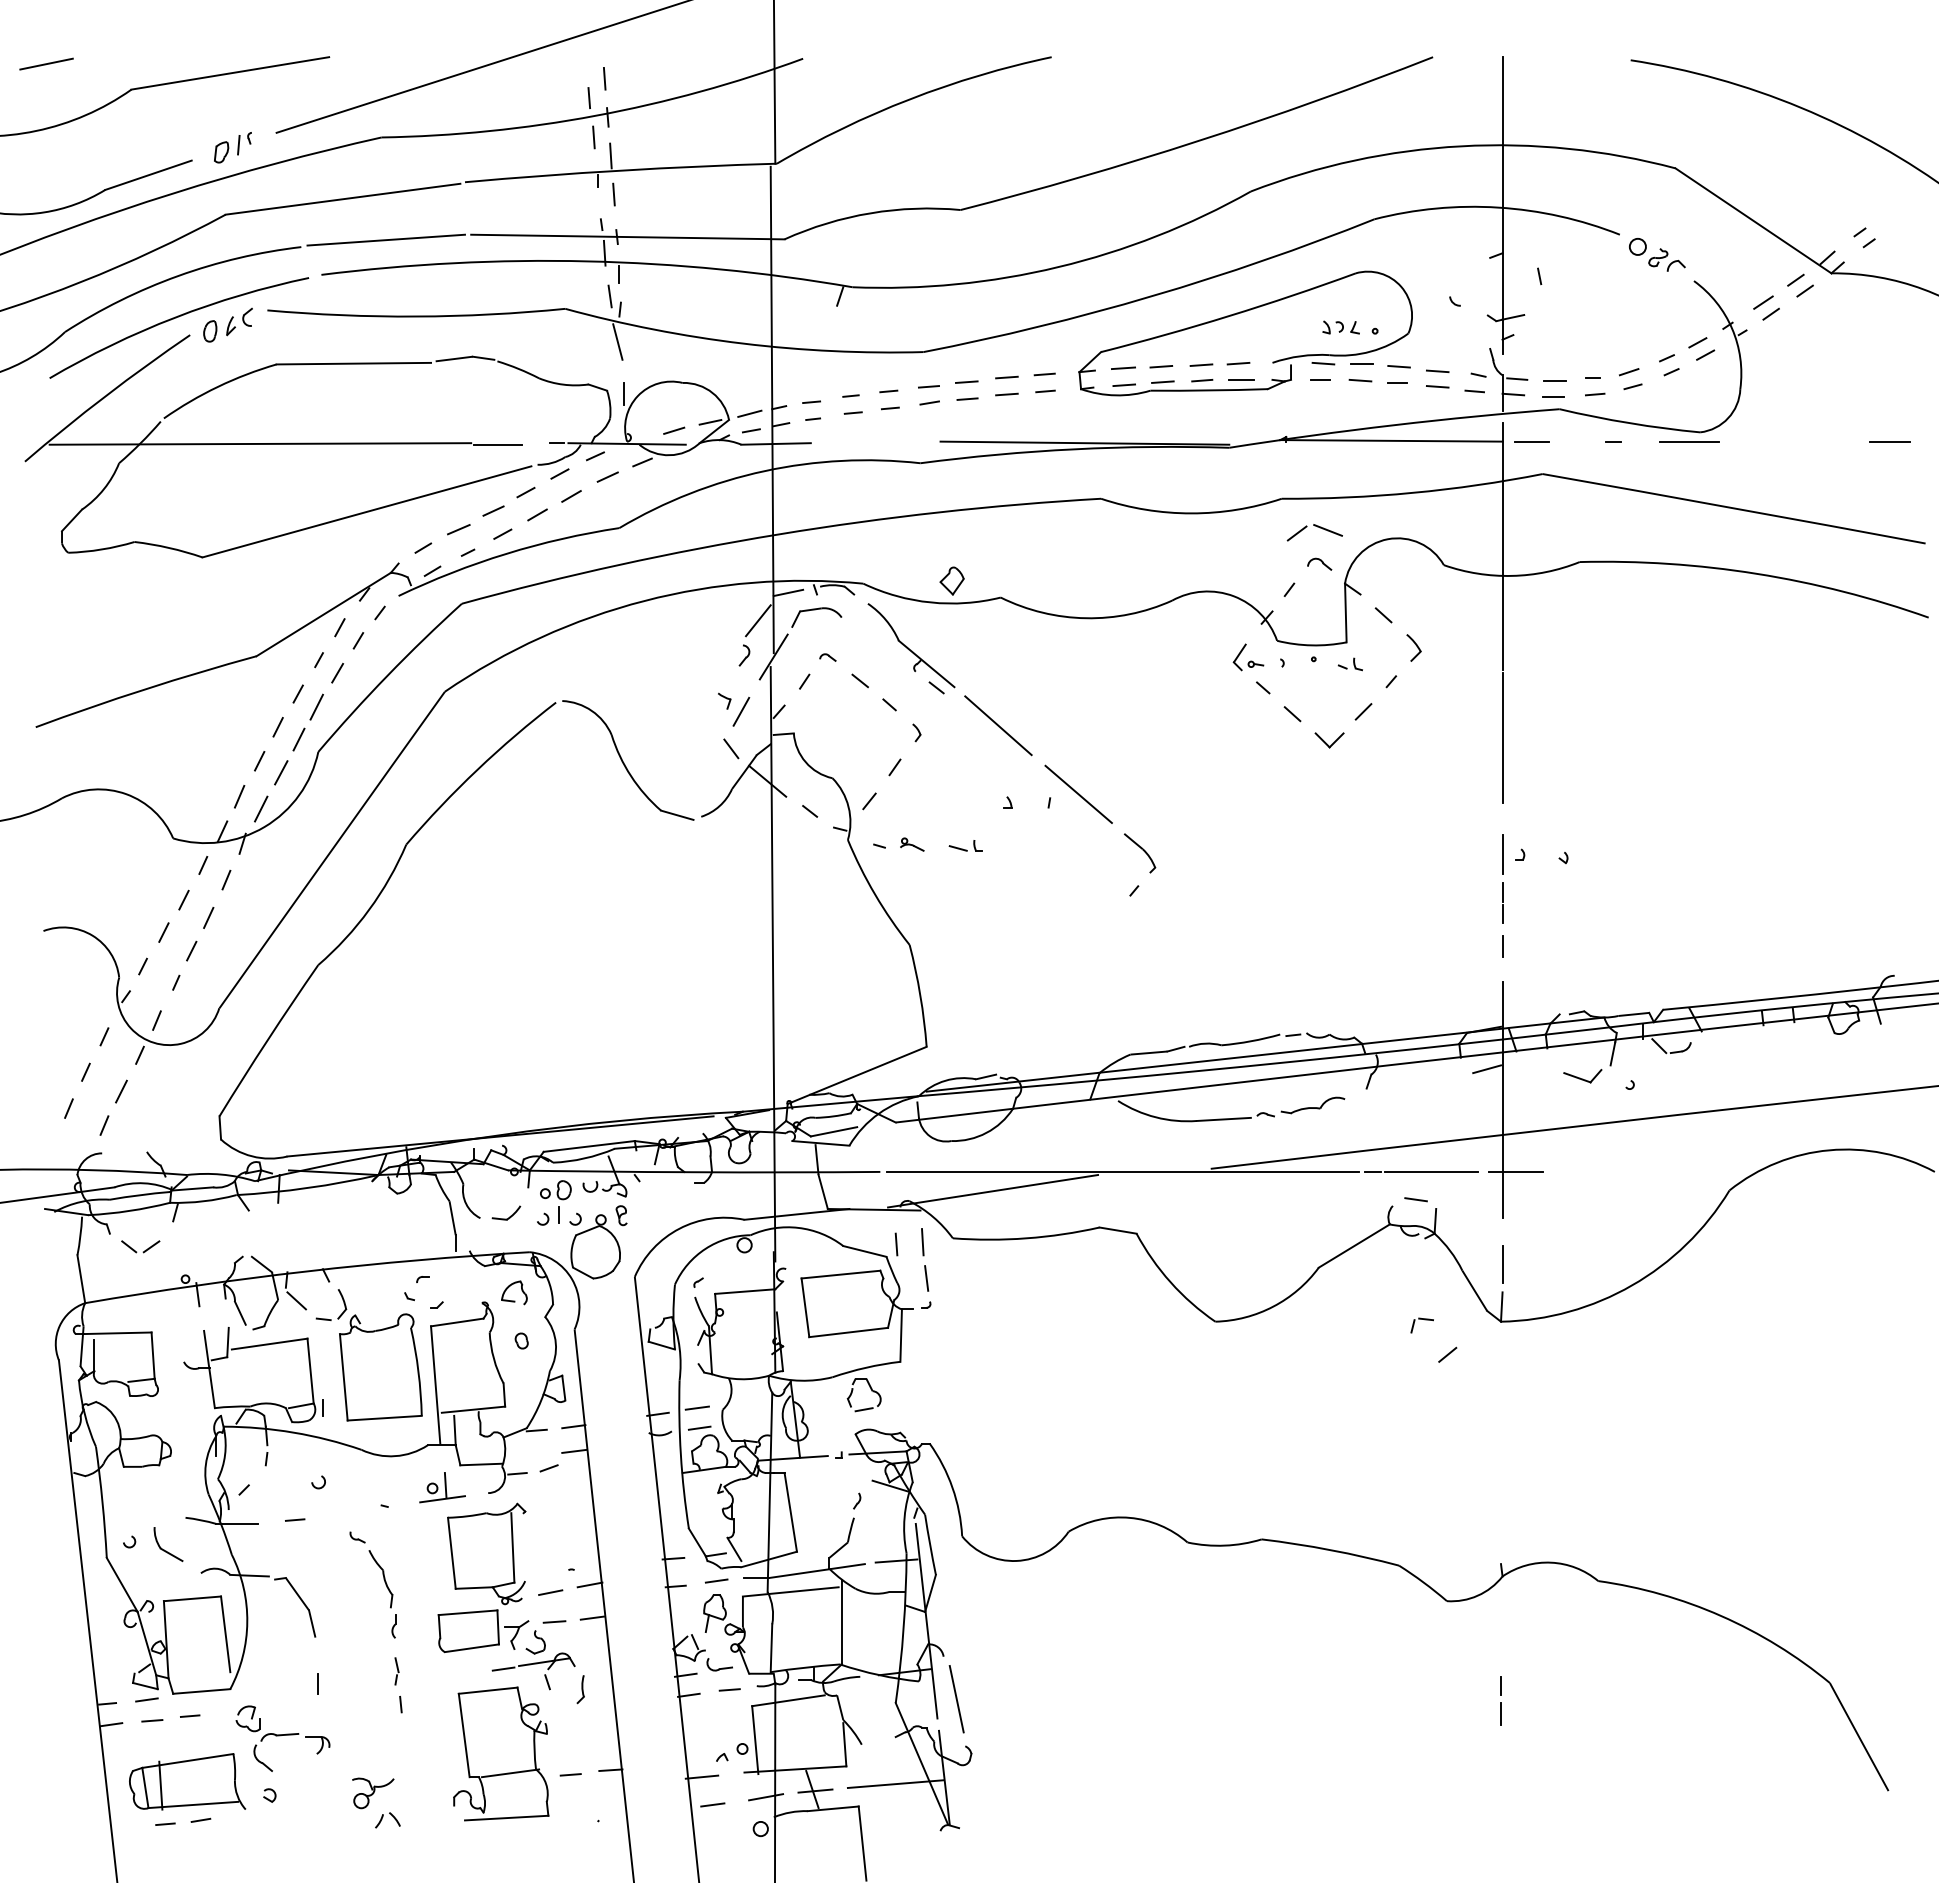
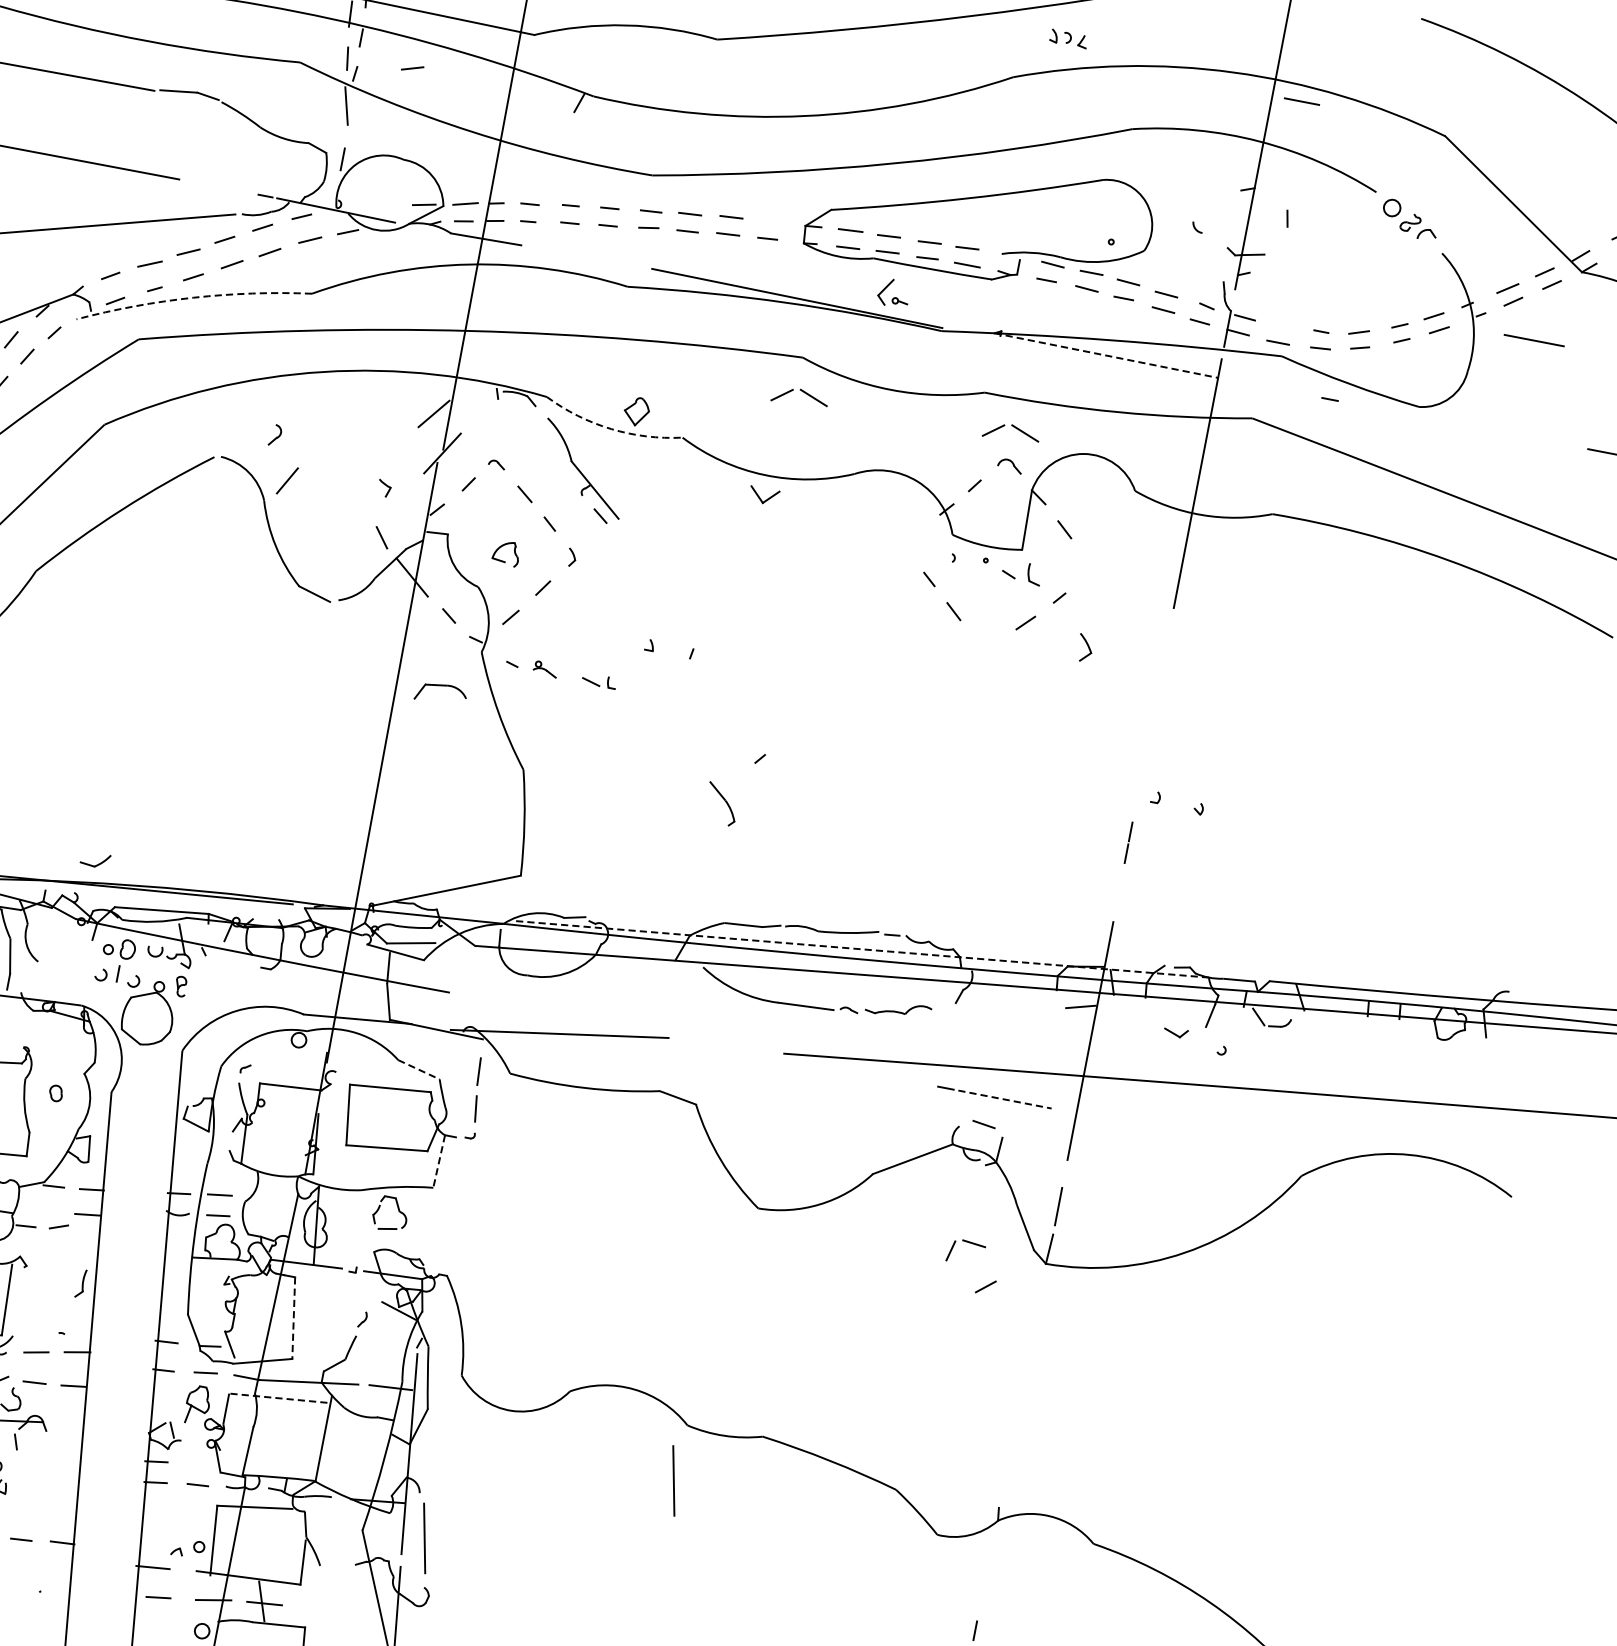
part: (1340, 327) -> (1068, 38), moved
line: (1044, 374) -> (769, 221), removed
line: (1554, 380) -> (1282, 326), removed
line: (674, 430) -> (413, 68), moved
line: (1391, 440) -> (1106, 355), solid -> dashed
line: (1531, 441) -> (1301, 101), moved
line: (1689, 441) -> (1534, 340), moved
line: (498, 444) -> (206, 186), removed
part: (1105, 537) -> (799, 397), added
arc: (506, 553) -> (193, 297), solid -> dashed
line: (788, 592) -> (469, 391), removed
arc: (930, 602) -> (610, 428), solid -> dashed
part: (815, 610) -> (441, 686), moved
part: (1413, 647) -> (1084, 647), moved
part: (744, 655) -> (275, 435), moved
part: (1248, 657) -> (893, 293), moved
part: (1349, 664) -> (1020, 572), size x1.6
line: (741, 711) -> (287, 480), moved
line: (998, 725) -> (655, 566), removed
line: (1502, 737) -> (1160, 675), removed
part: (1329, 740) -> (764, 496), moved
line: (1078, 794) -> (722, 651), removed
part: (1140, 853) -> (722, 804), moved
line: (1502, 854) -> (1138, 793), removed
line: (1502, 946) -> (1120, 886), removed
line: (1265, 1054) -> (860, 949), solid -> dashed
part: (1582, 1076) -> (1175, 1032), size x0.6
line: (1122, 1171) -> (693, 1039), removed
line: (1432, 1171) -> (1006, 1099), solid -> dashed
line: (1515, 1171) -> (1089, 1115), removed
part: (506, 1212) -> (95, 859), moved
line: (896, 1244) -> (452, 1068), removed
line: (865, 1251) -> (419, 1069), solid -> dashed
part: (509, 1287) -> (502, 547), moved
part: (1421, 1325) -> (965, 1252), size x1.6
line: (901, 1336) -> (439, 1162), solid -> dashed
line: (790, 1512) -> (293, 1318), solid -> dashed
line: (790, 1591) -> (278, 1397), solid -> dashed
line: (1184, 1598) -> (673, 1481), added
part: (719, 1664) -> (192, 1457), removed
part: (580, 1689) -> (80, 1283), moved
line: (895, 1783) -> (346, 1611), removed

